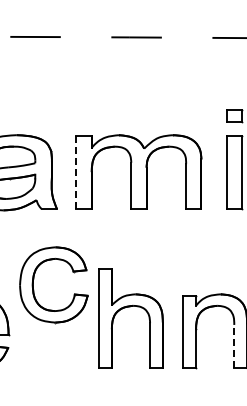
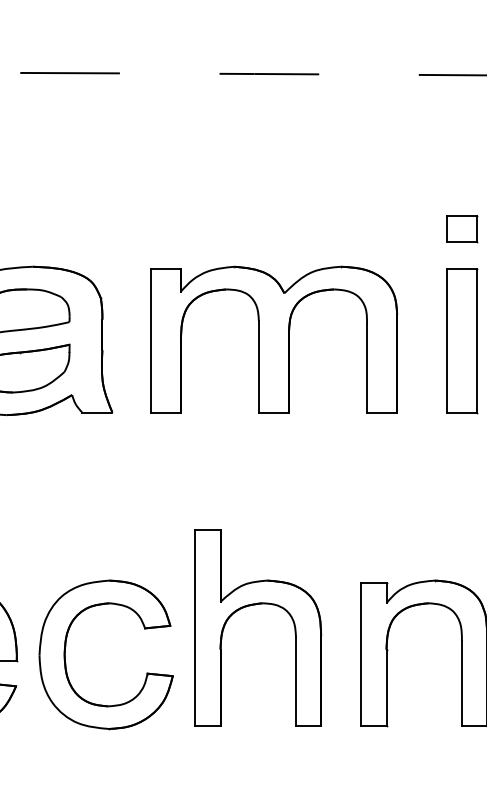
line: (76, 172) -> (150, 340), dashed -> solid
part: (34, 290) -> (68, 665), moved
line: (234, 346) -> (462, 683), dashed -> solid

